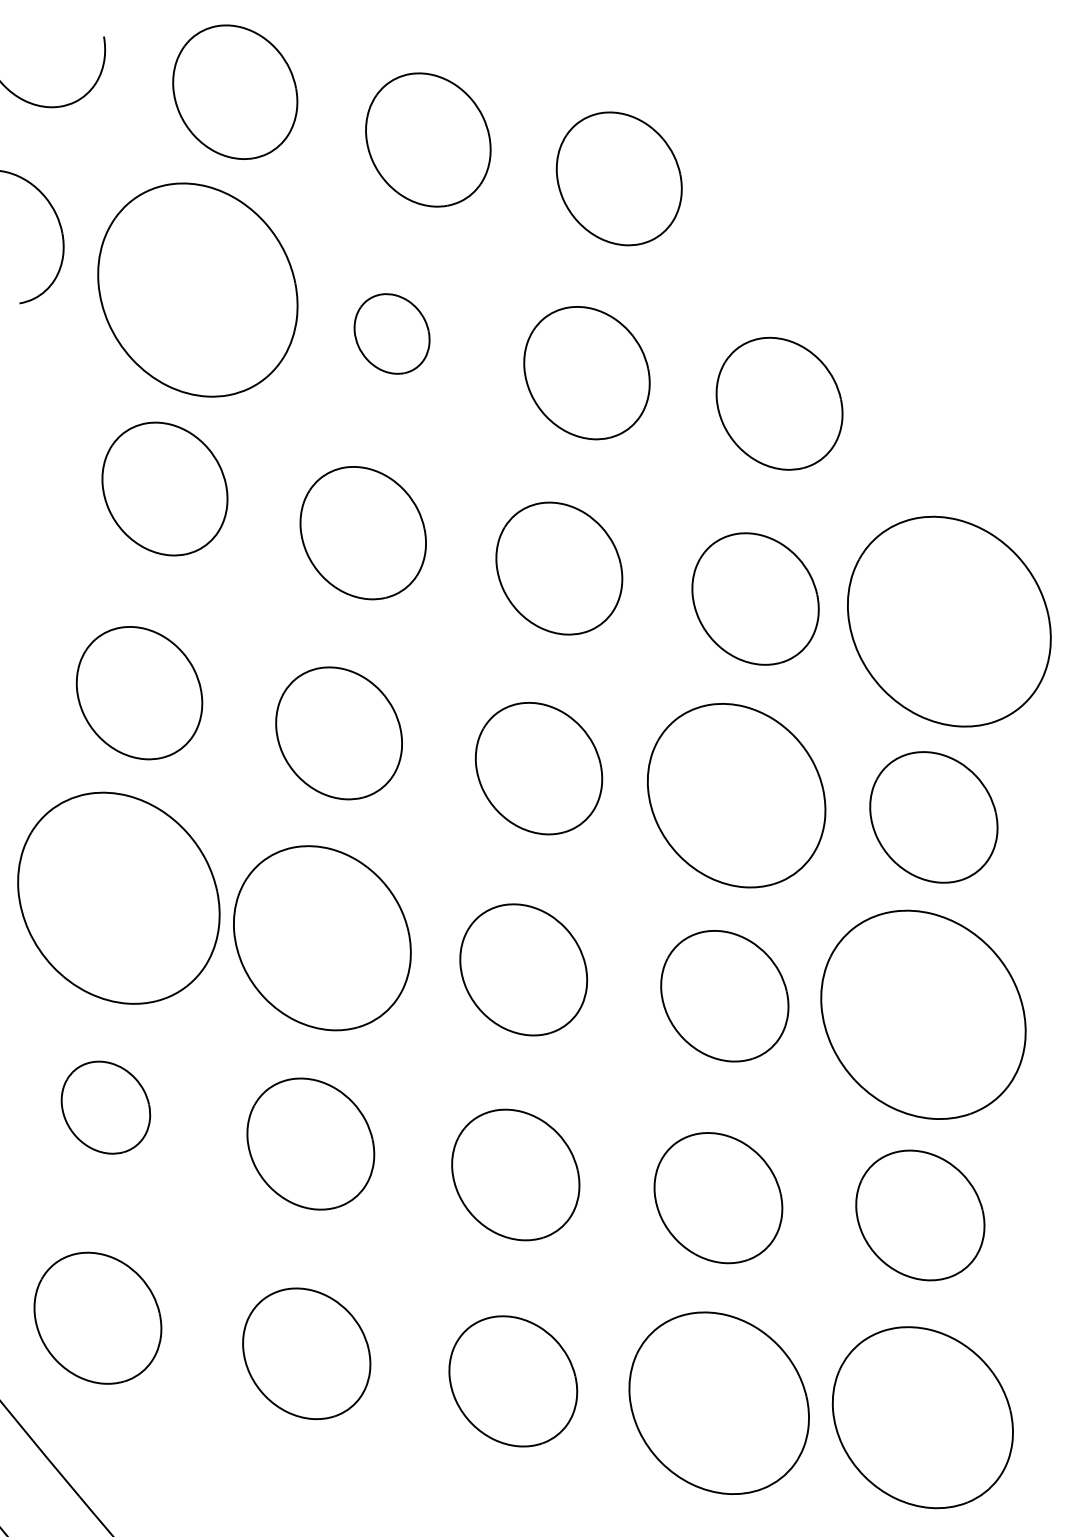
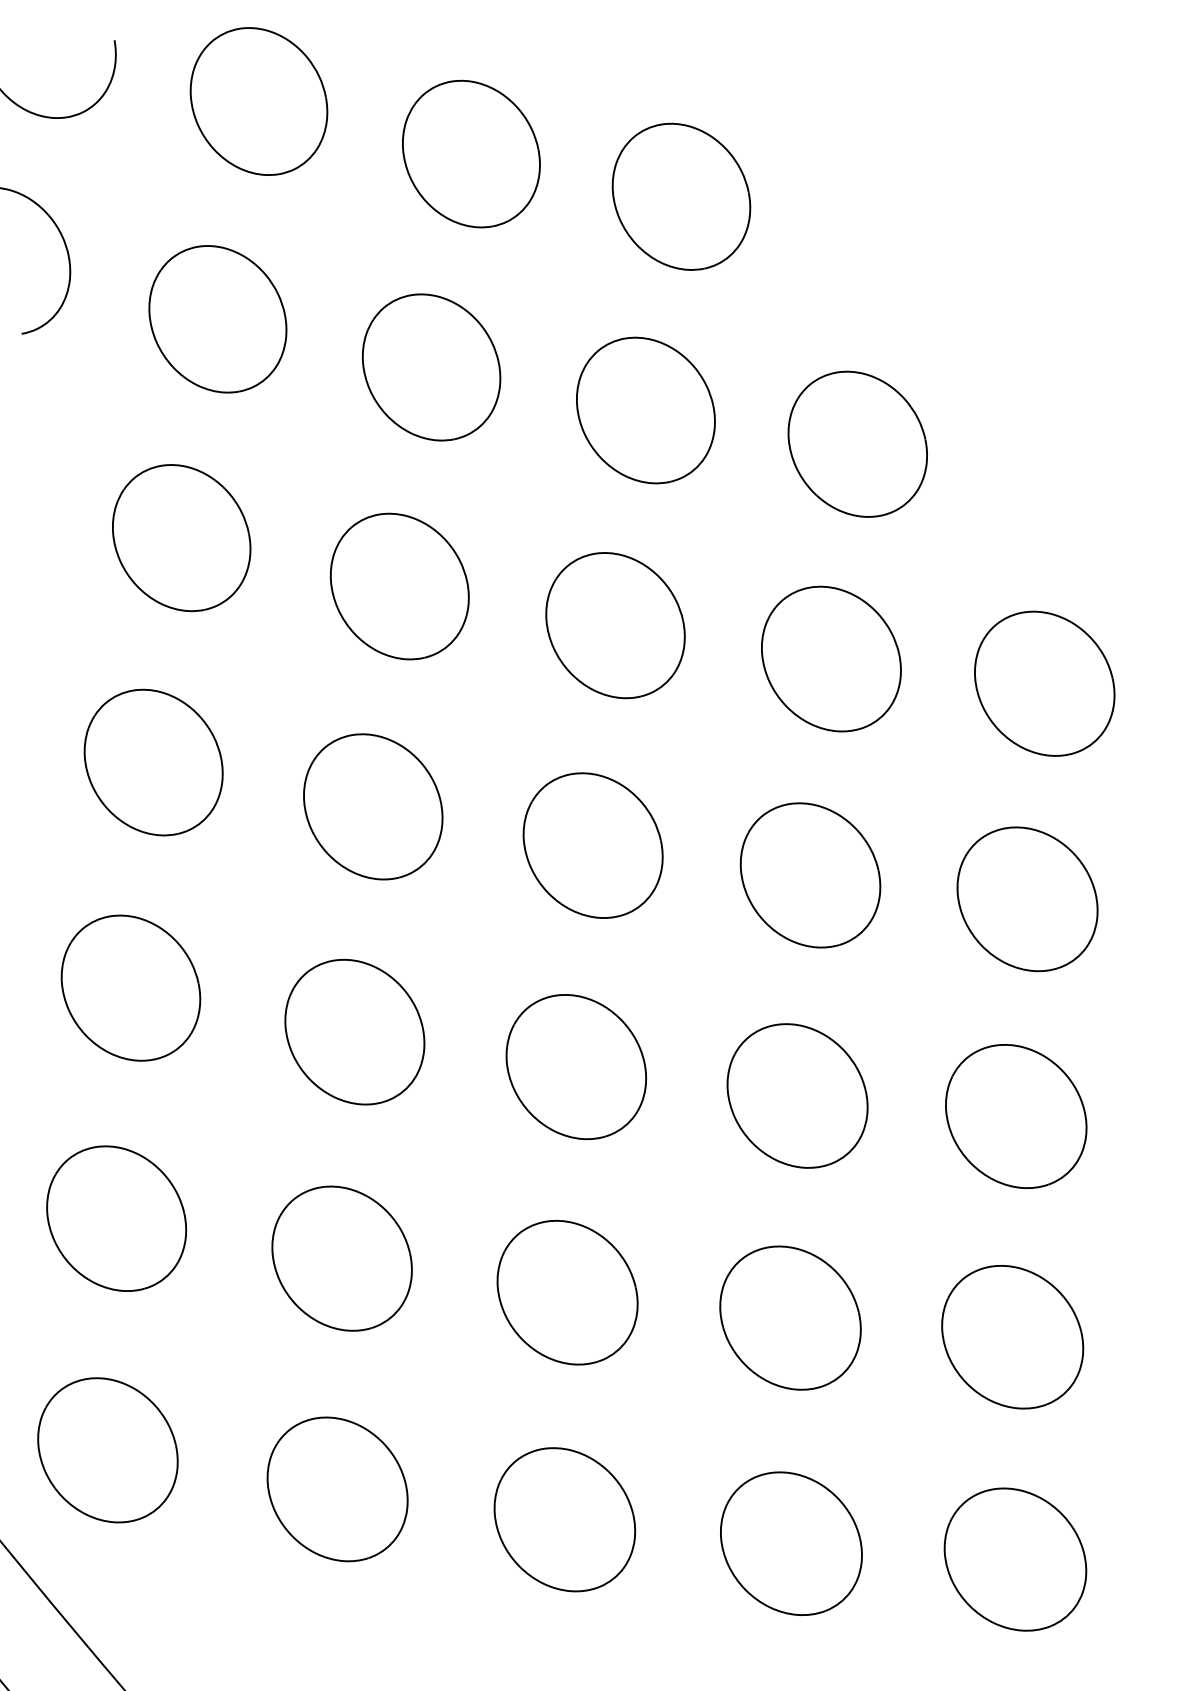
part: (197, 290) -> (217, 319), size x0.62
part: (392, 333) -> (431, 367), size x1.67
part: (949, 621) -> (1044, 683), size x0.62
part: (736, 795) -> (810, 875), size x0.71
part: (118, 897) -> (130, 987), size x0.62
part: (322, 937) -> (354, 1031), size x0.71
part: (923, 1014) -> (1016, 1116), size x0.62
part: (105, 1107) -> (116, 1218), size x1.43
part: (719, 1402) -> (791, 1543), size x0.71
part: (922, 1417) -> (1015, 1559), size x0.71

